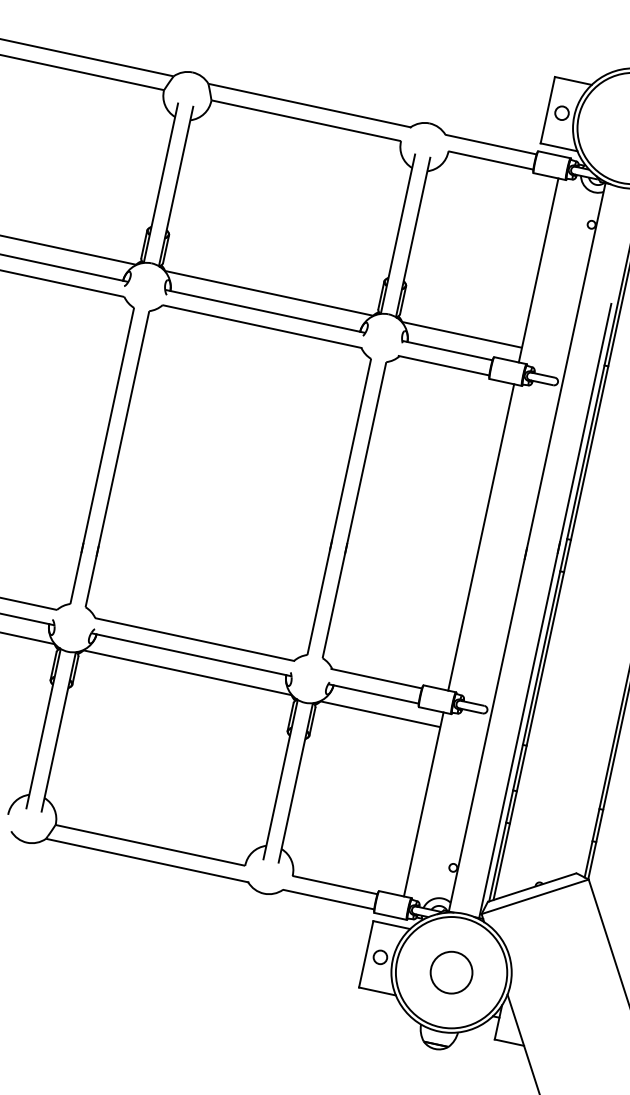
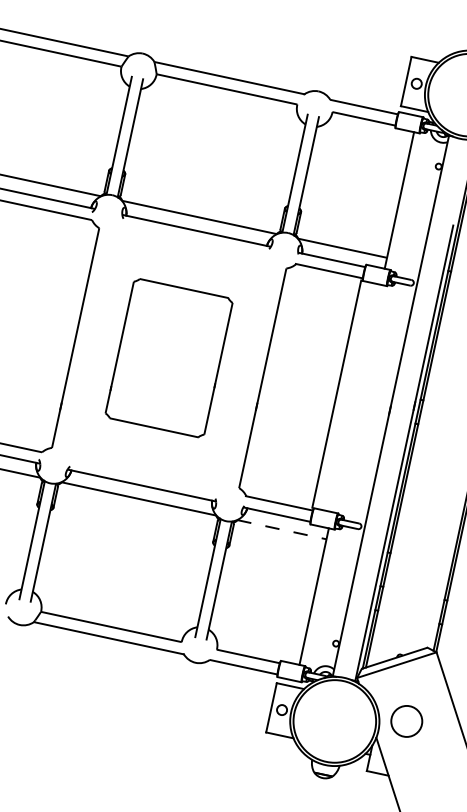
part: (227, 482) -> (168, 357), size x0.6
line: (481, 537) -> (336, 394), moved
line: (380, 714) -> (282, 529), solid -> dashed
circle: (451, 972) -> (406, 721), moved

